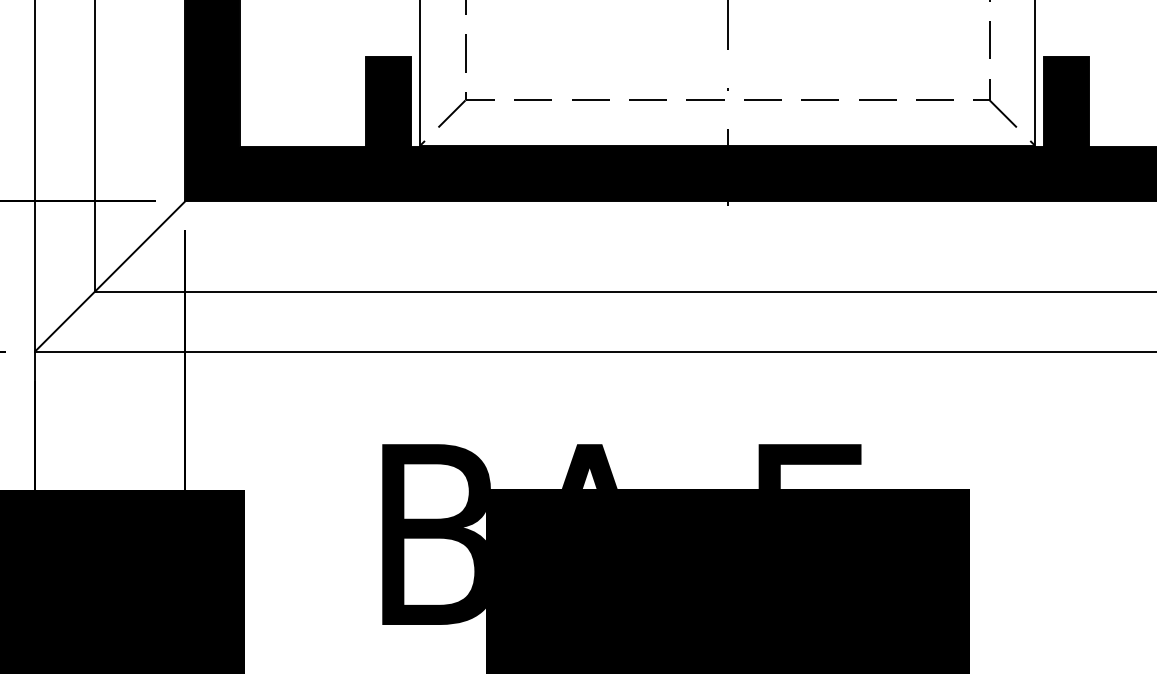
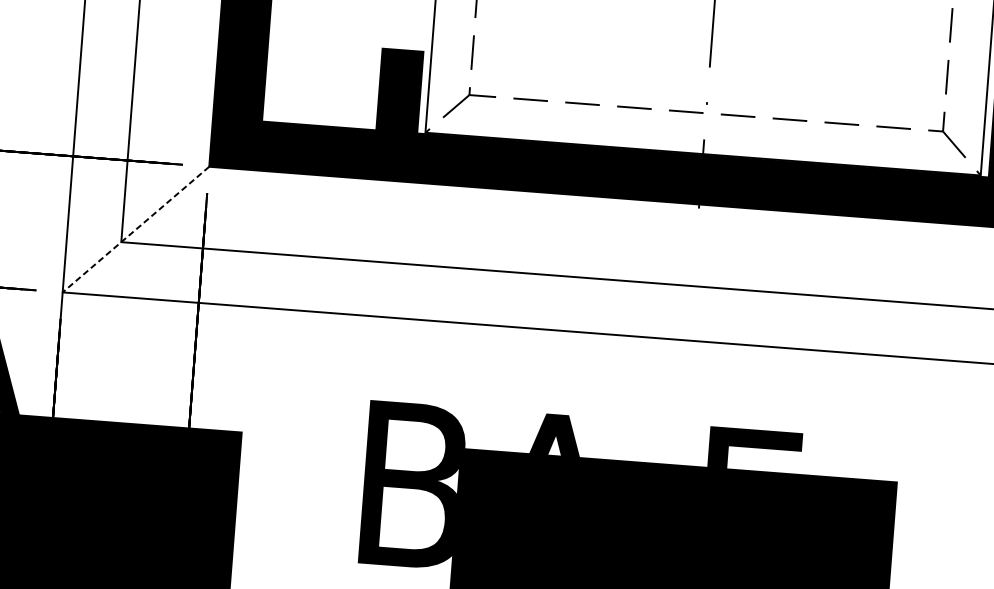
line: (110, 276) -> (136, 229), solid -> dashed

